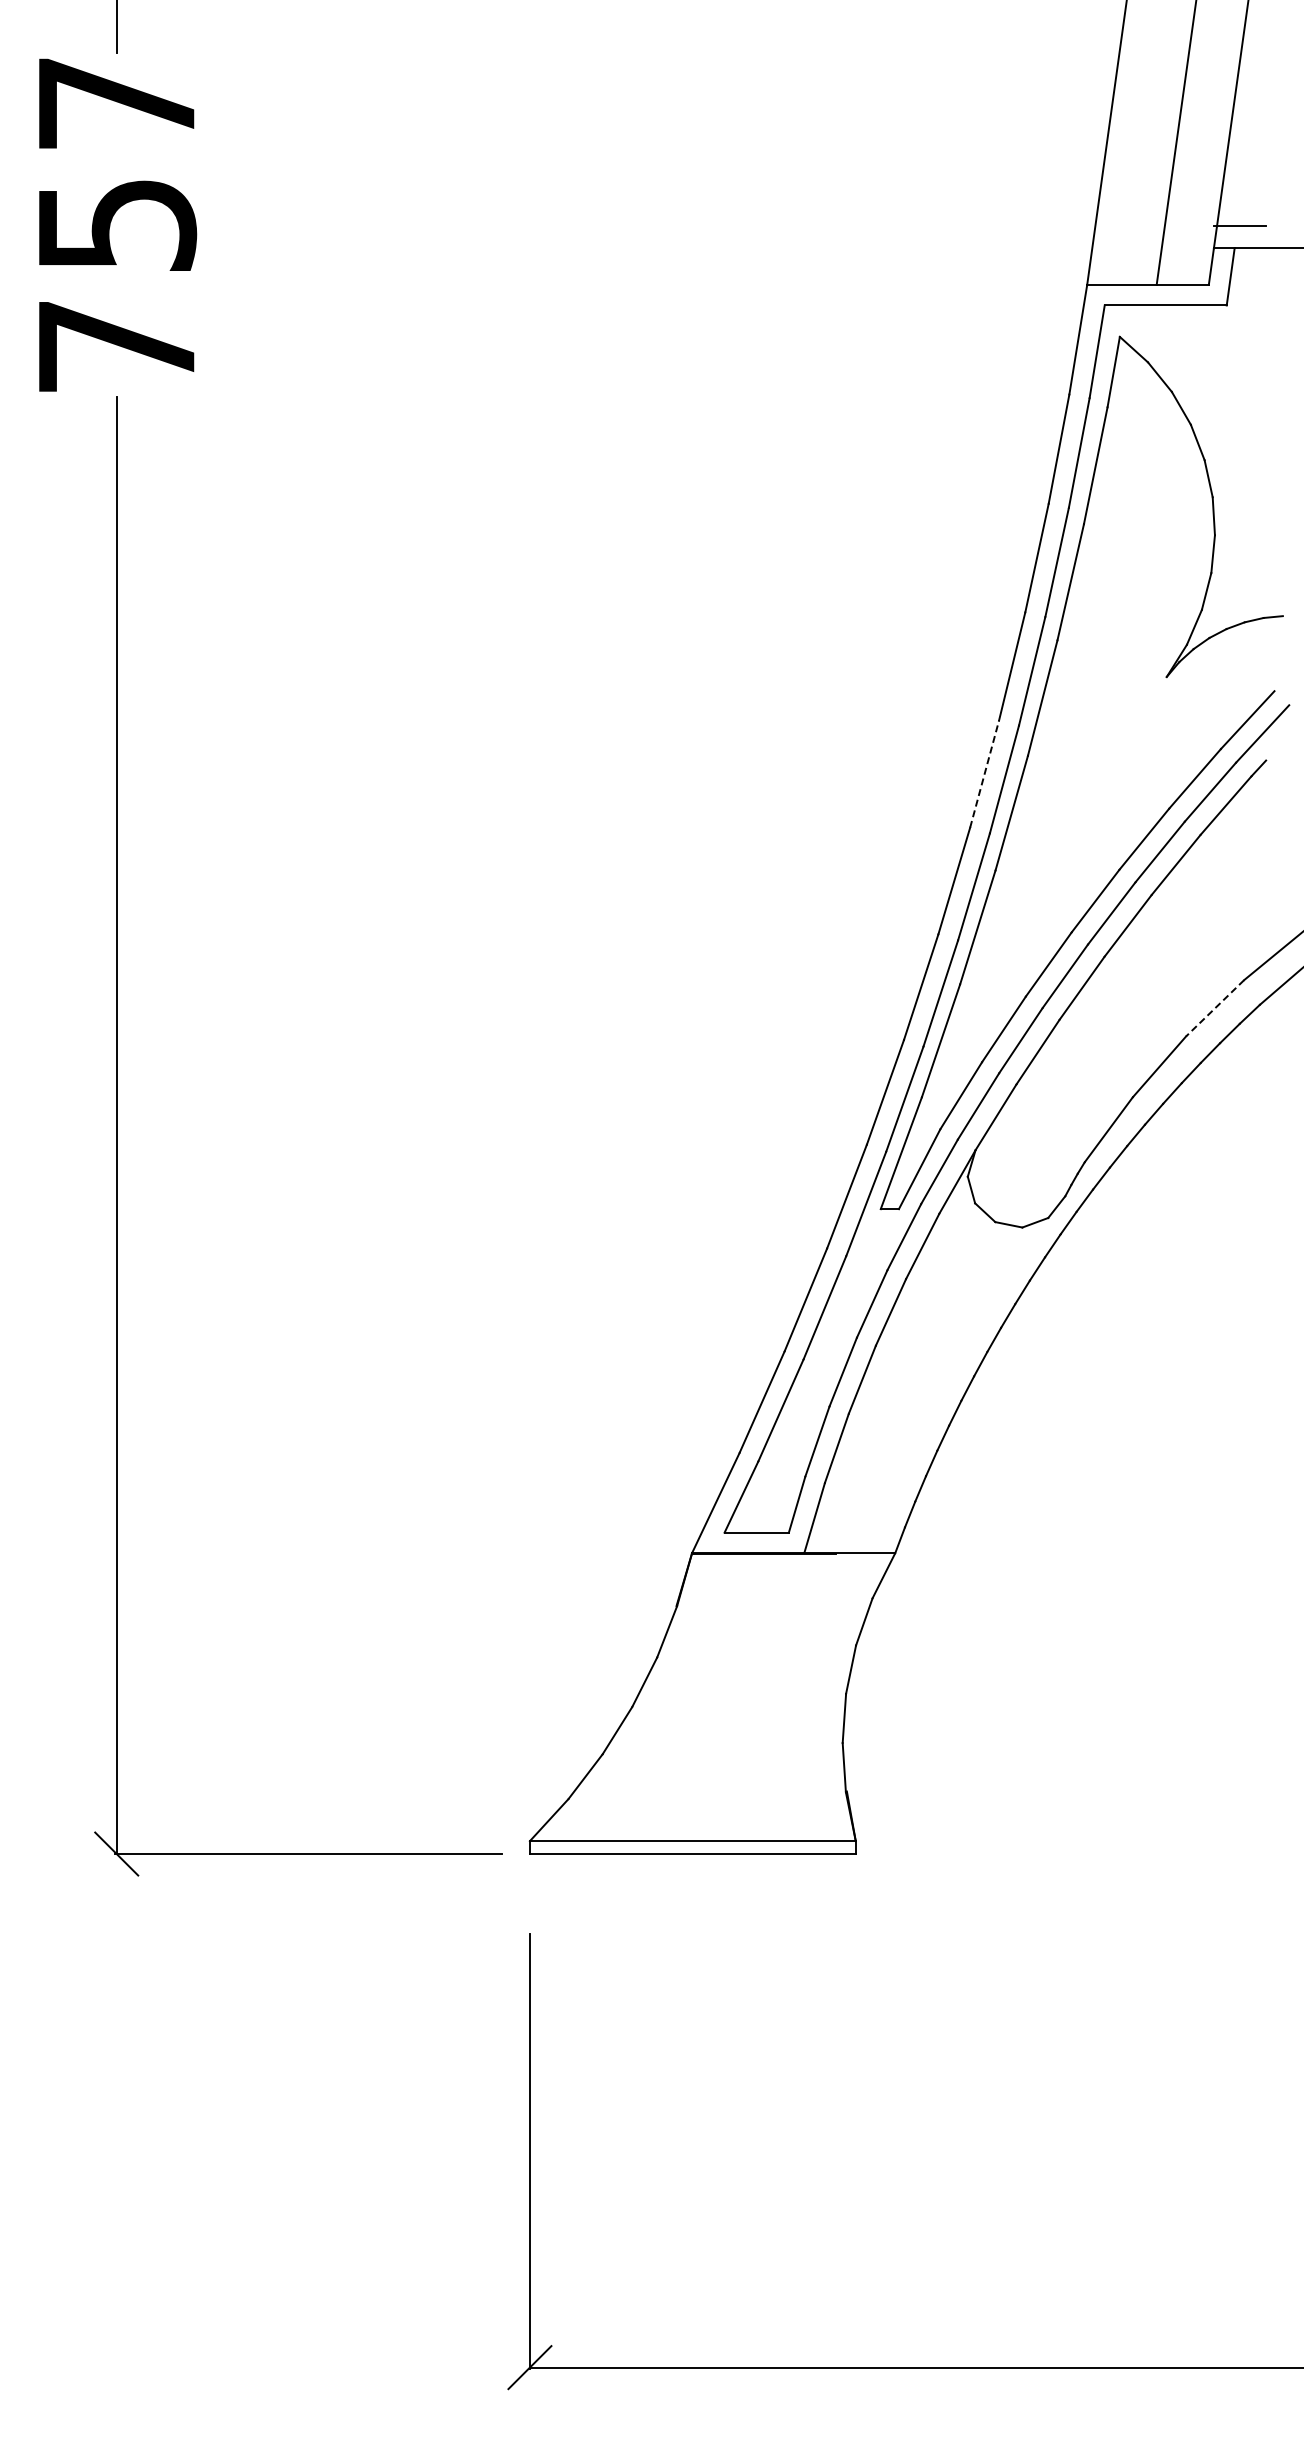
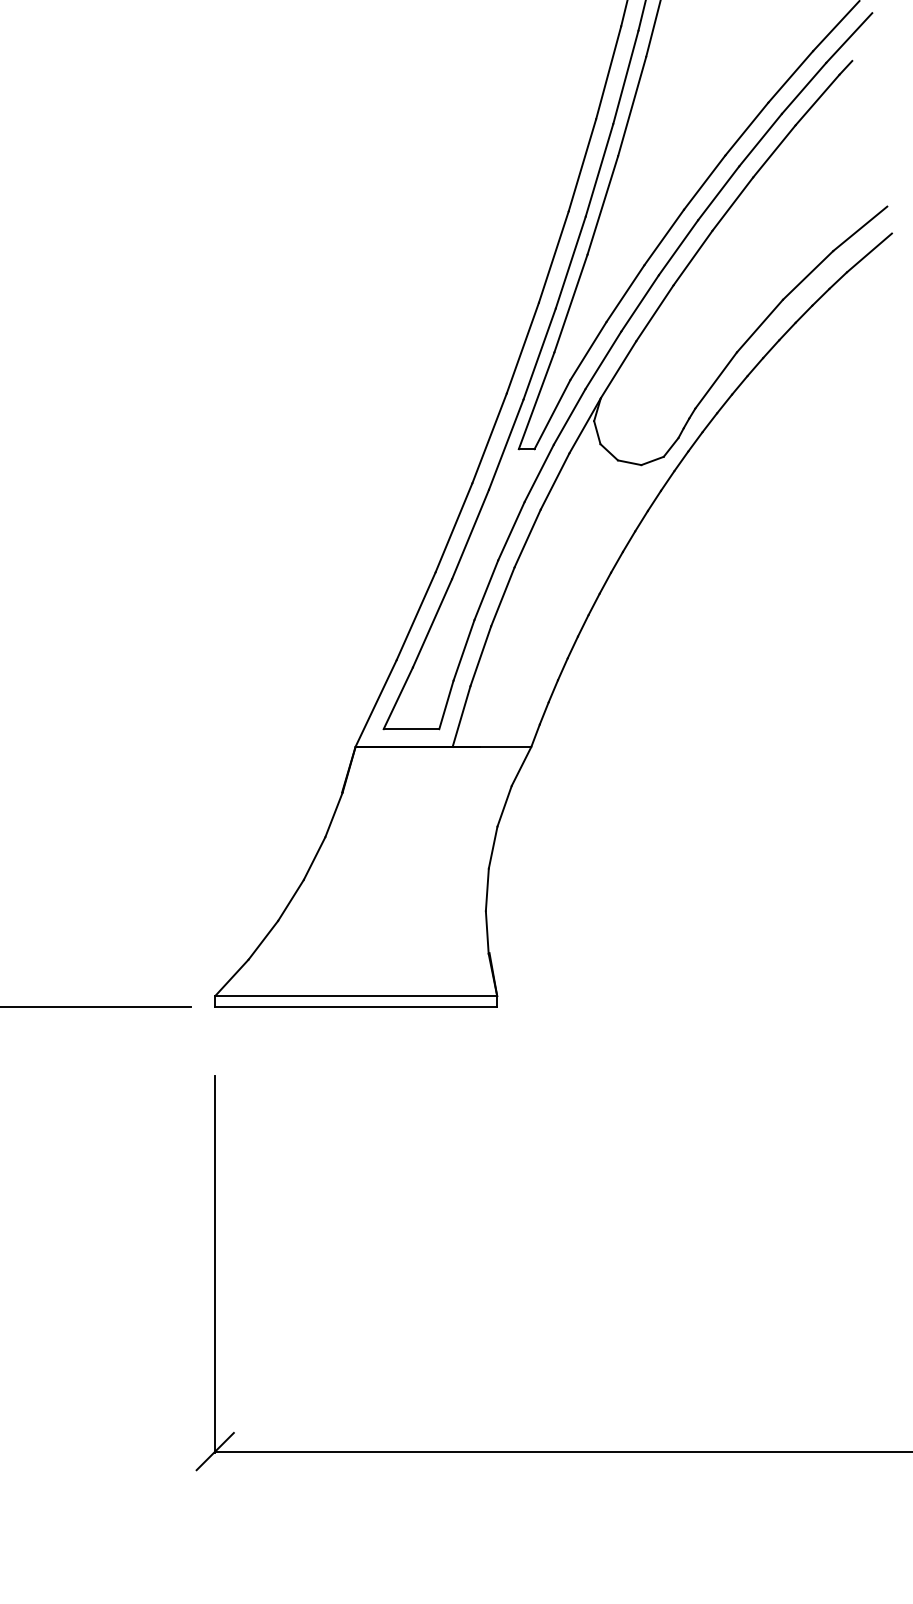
line: (984, 774) -> (608, 73), dashed -> solid
line: (1214, 1008) -> (807, 275), dashed -> solid

